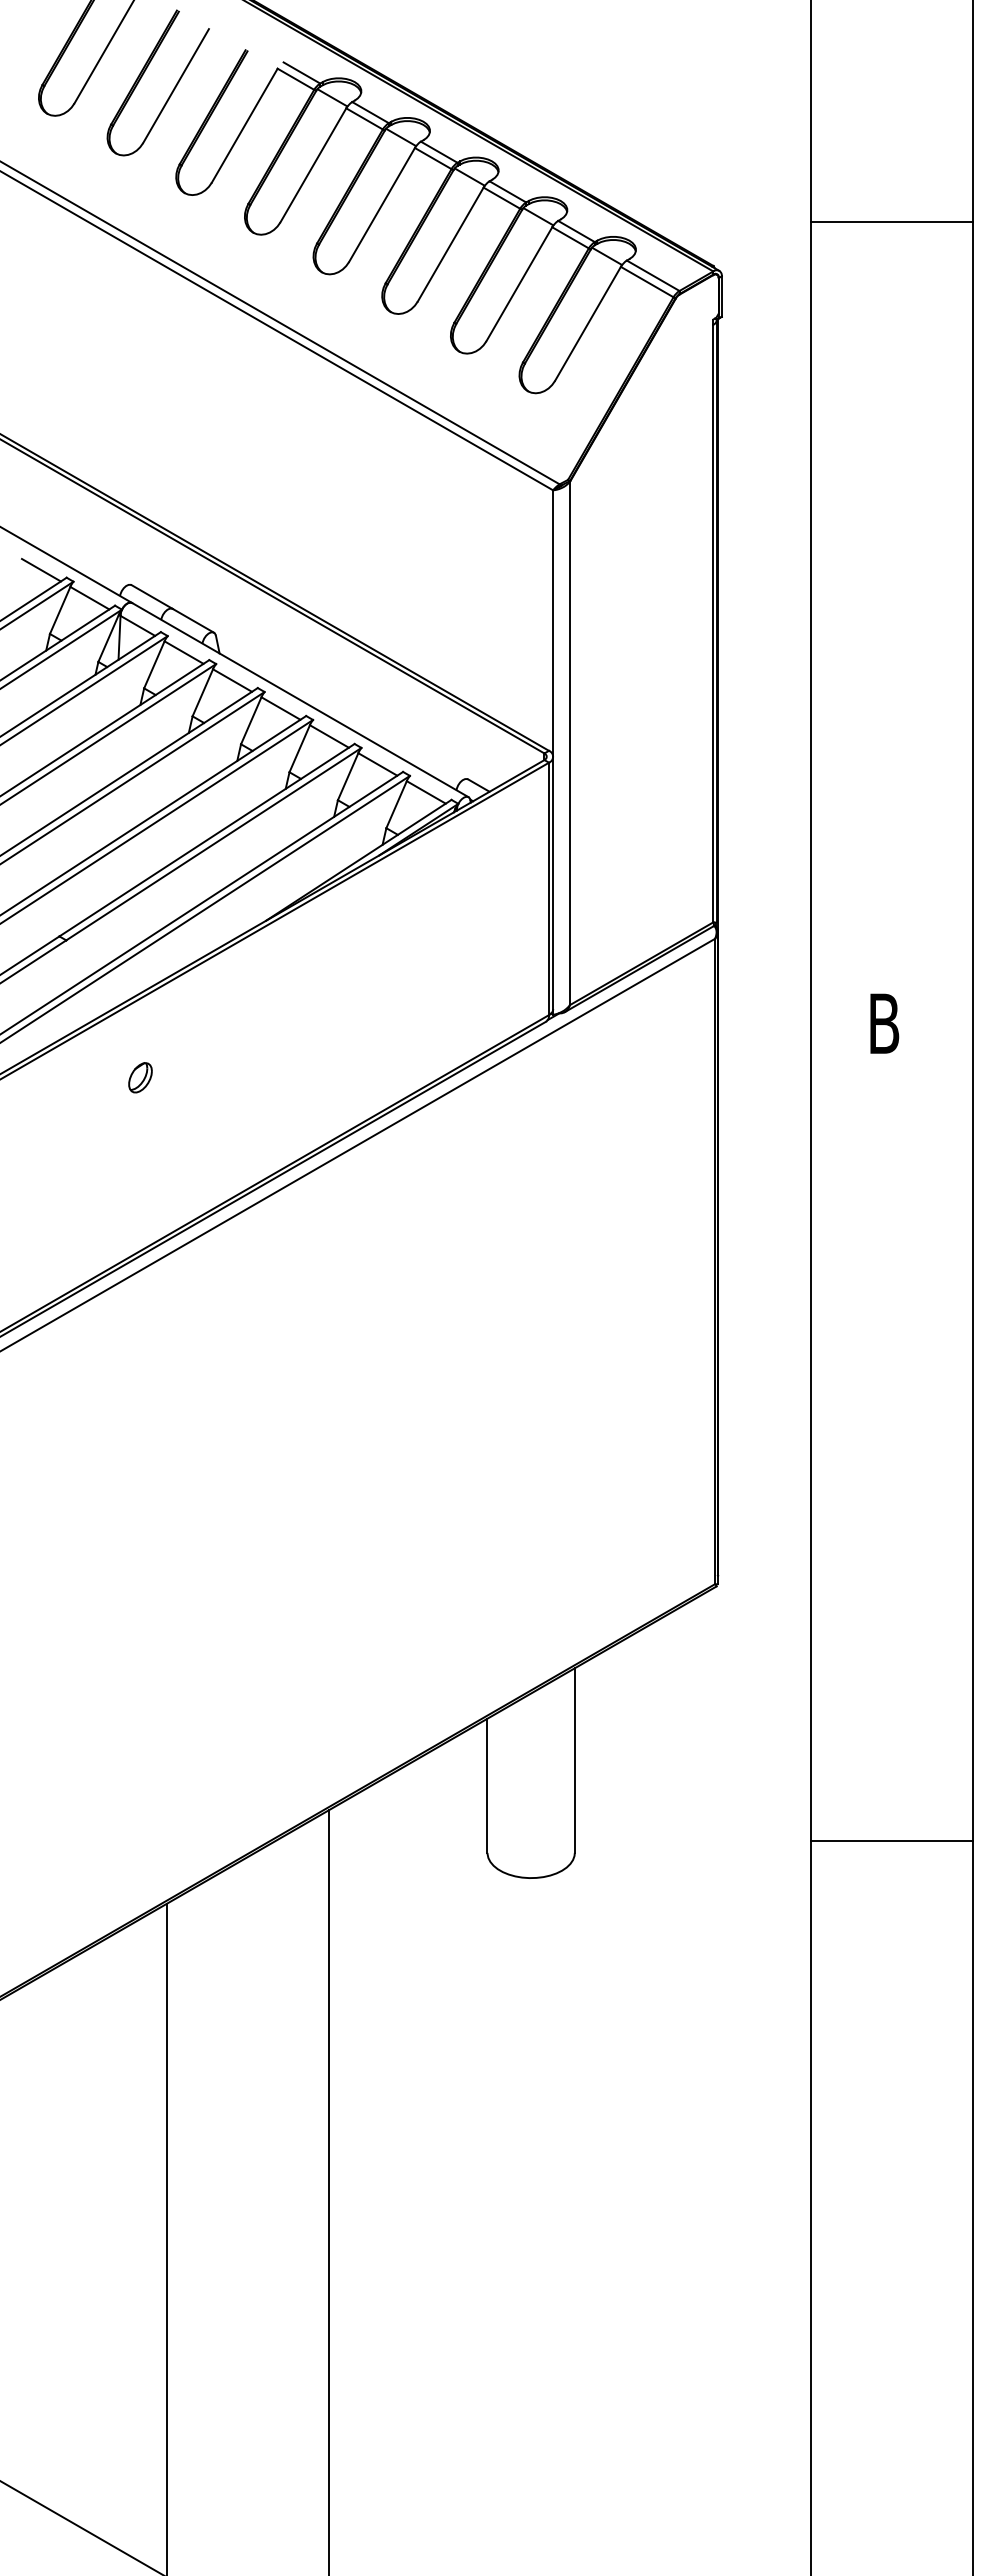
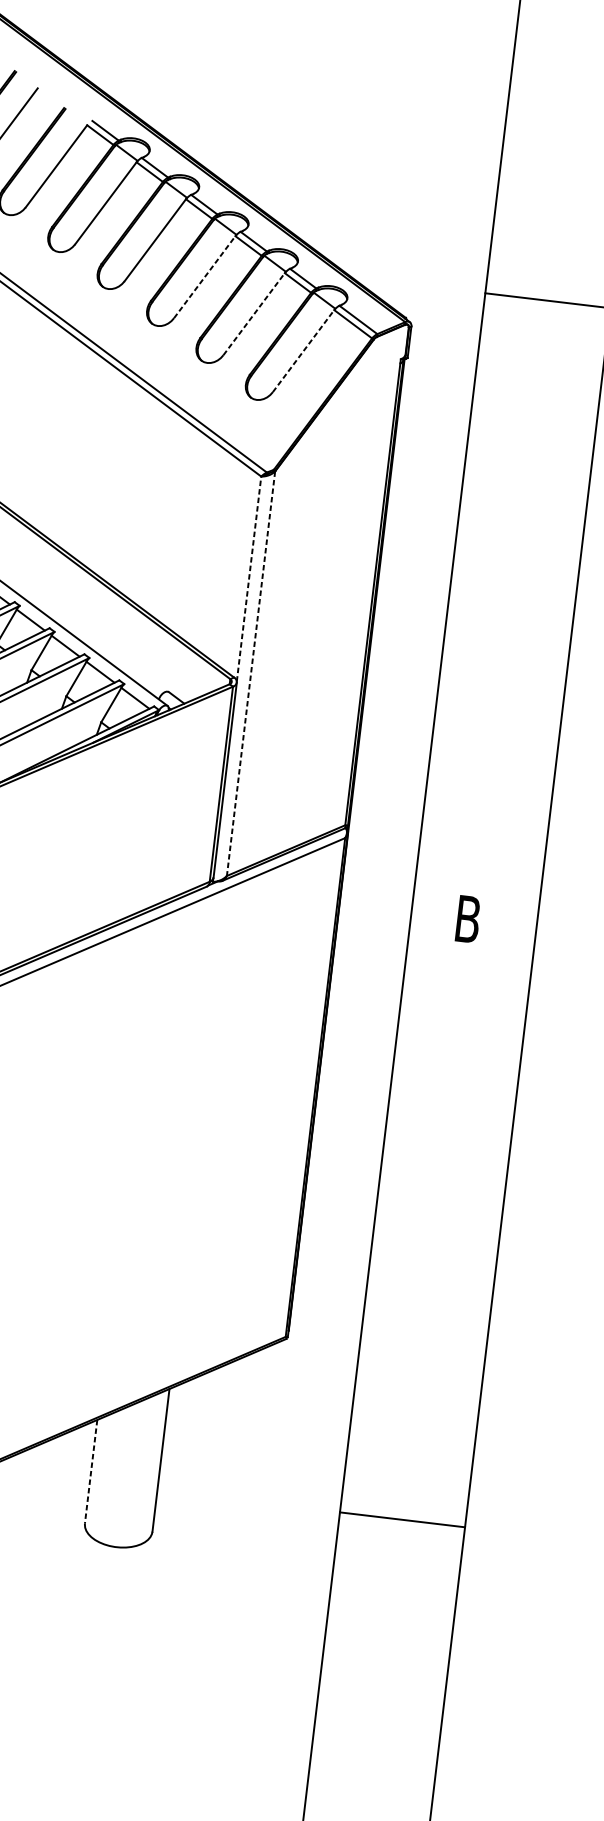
line: (450, 244) -> (204, 277), solid -> dashed
line: (519, 284) -> (254, 314), solid -> dashed
line: (588, 323) -> (303, 350), solid -> dashed
line: (553, 622) -> (249, 578), solid -> dashed
line: (570, 743) -> (251, 673), solid -> dashed
line: (487, 1786) -> (91, 1472), solid -> dashed
line: (891, 1840) -> (402, 1519), moved

